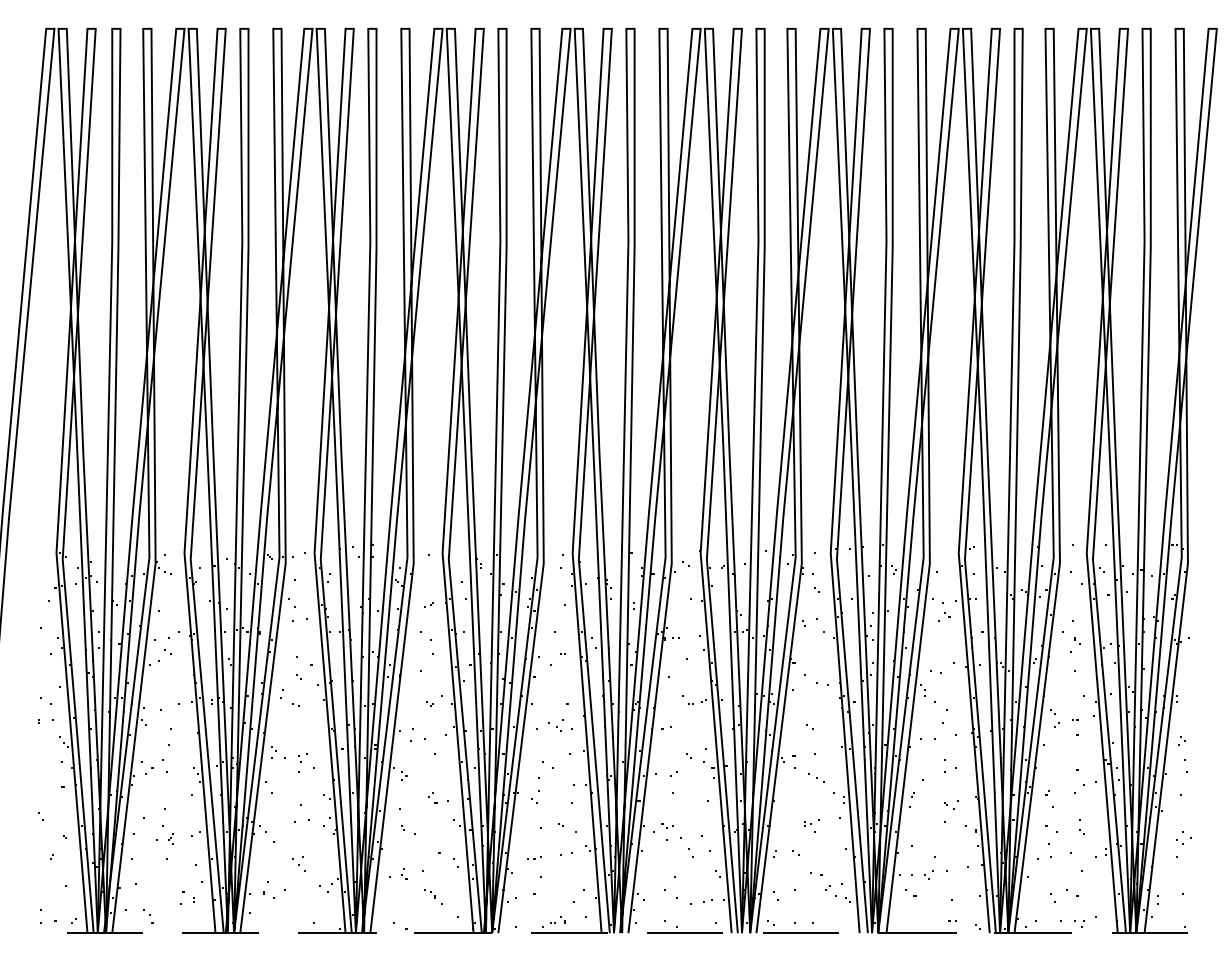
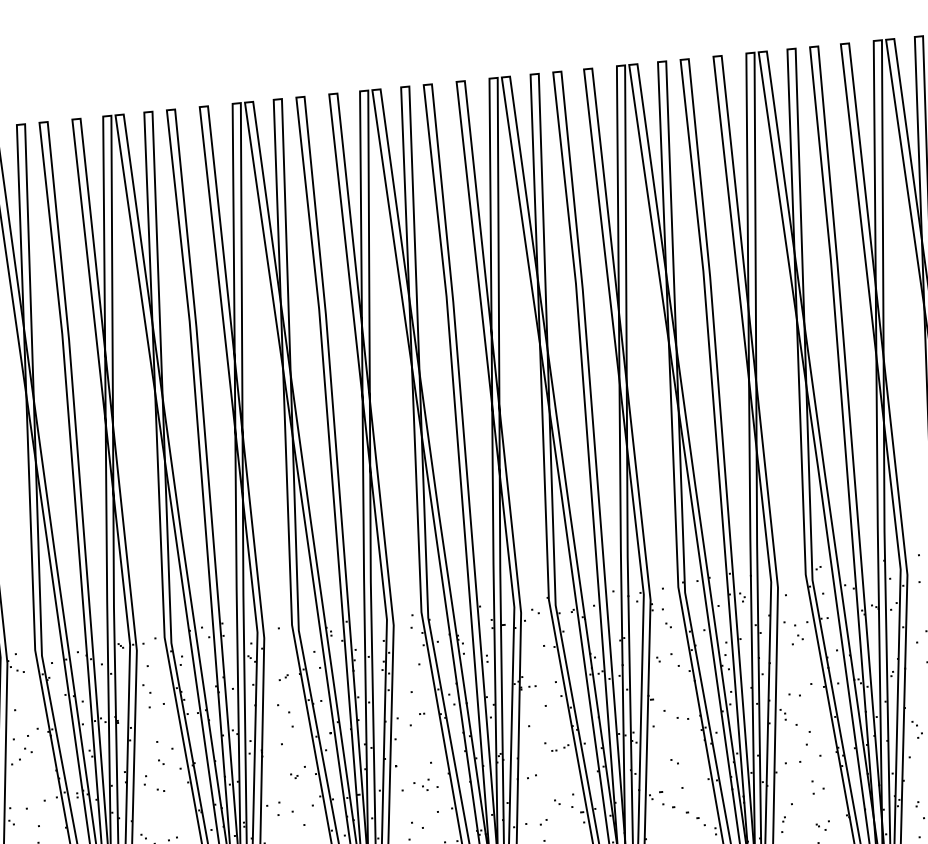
part: (816, 777) -> (686, 811), size x1.6

